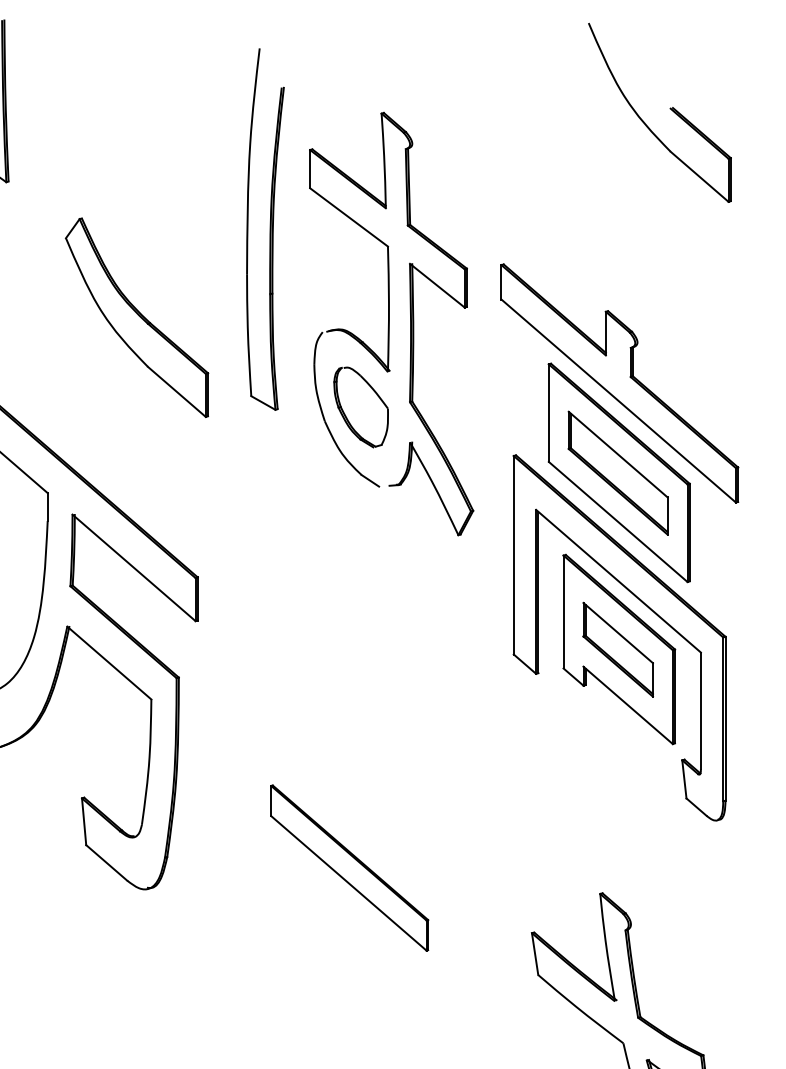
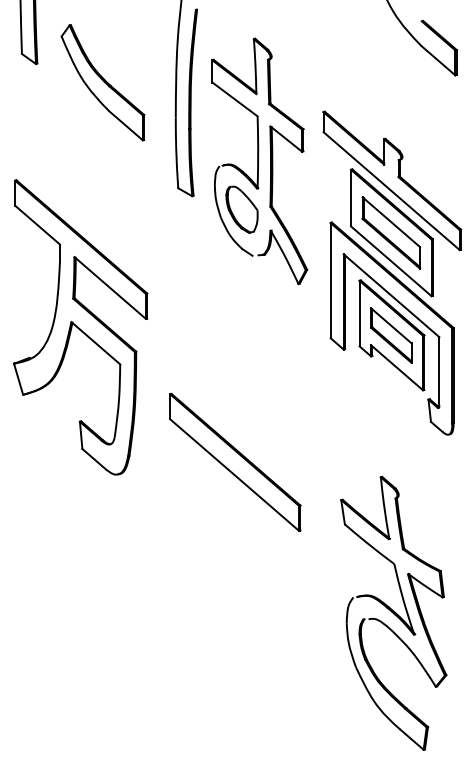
part: (136, 317) -> (102, 82), moved
part: (391, 322) -> (259, 160), moved
part: (349, 866) -> (235, 461), size x1.43

